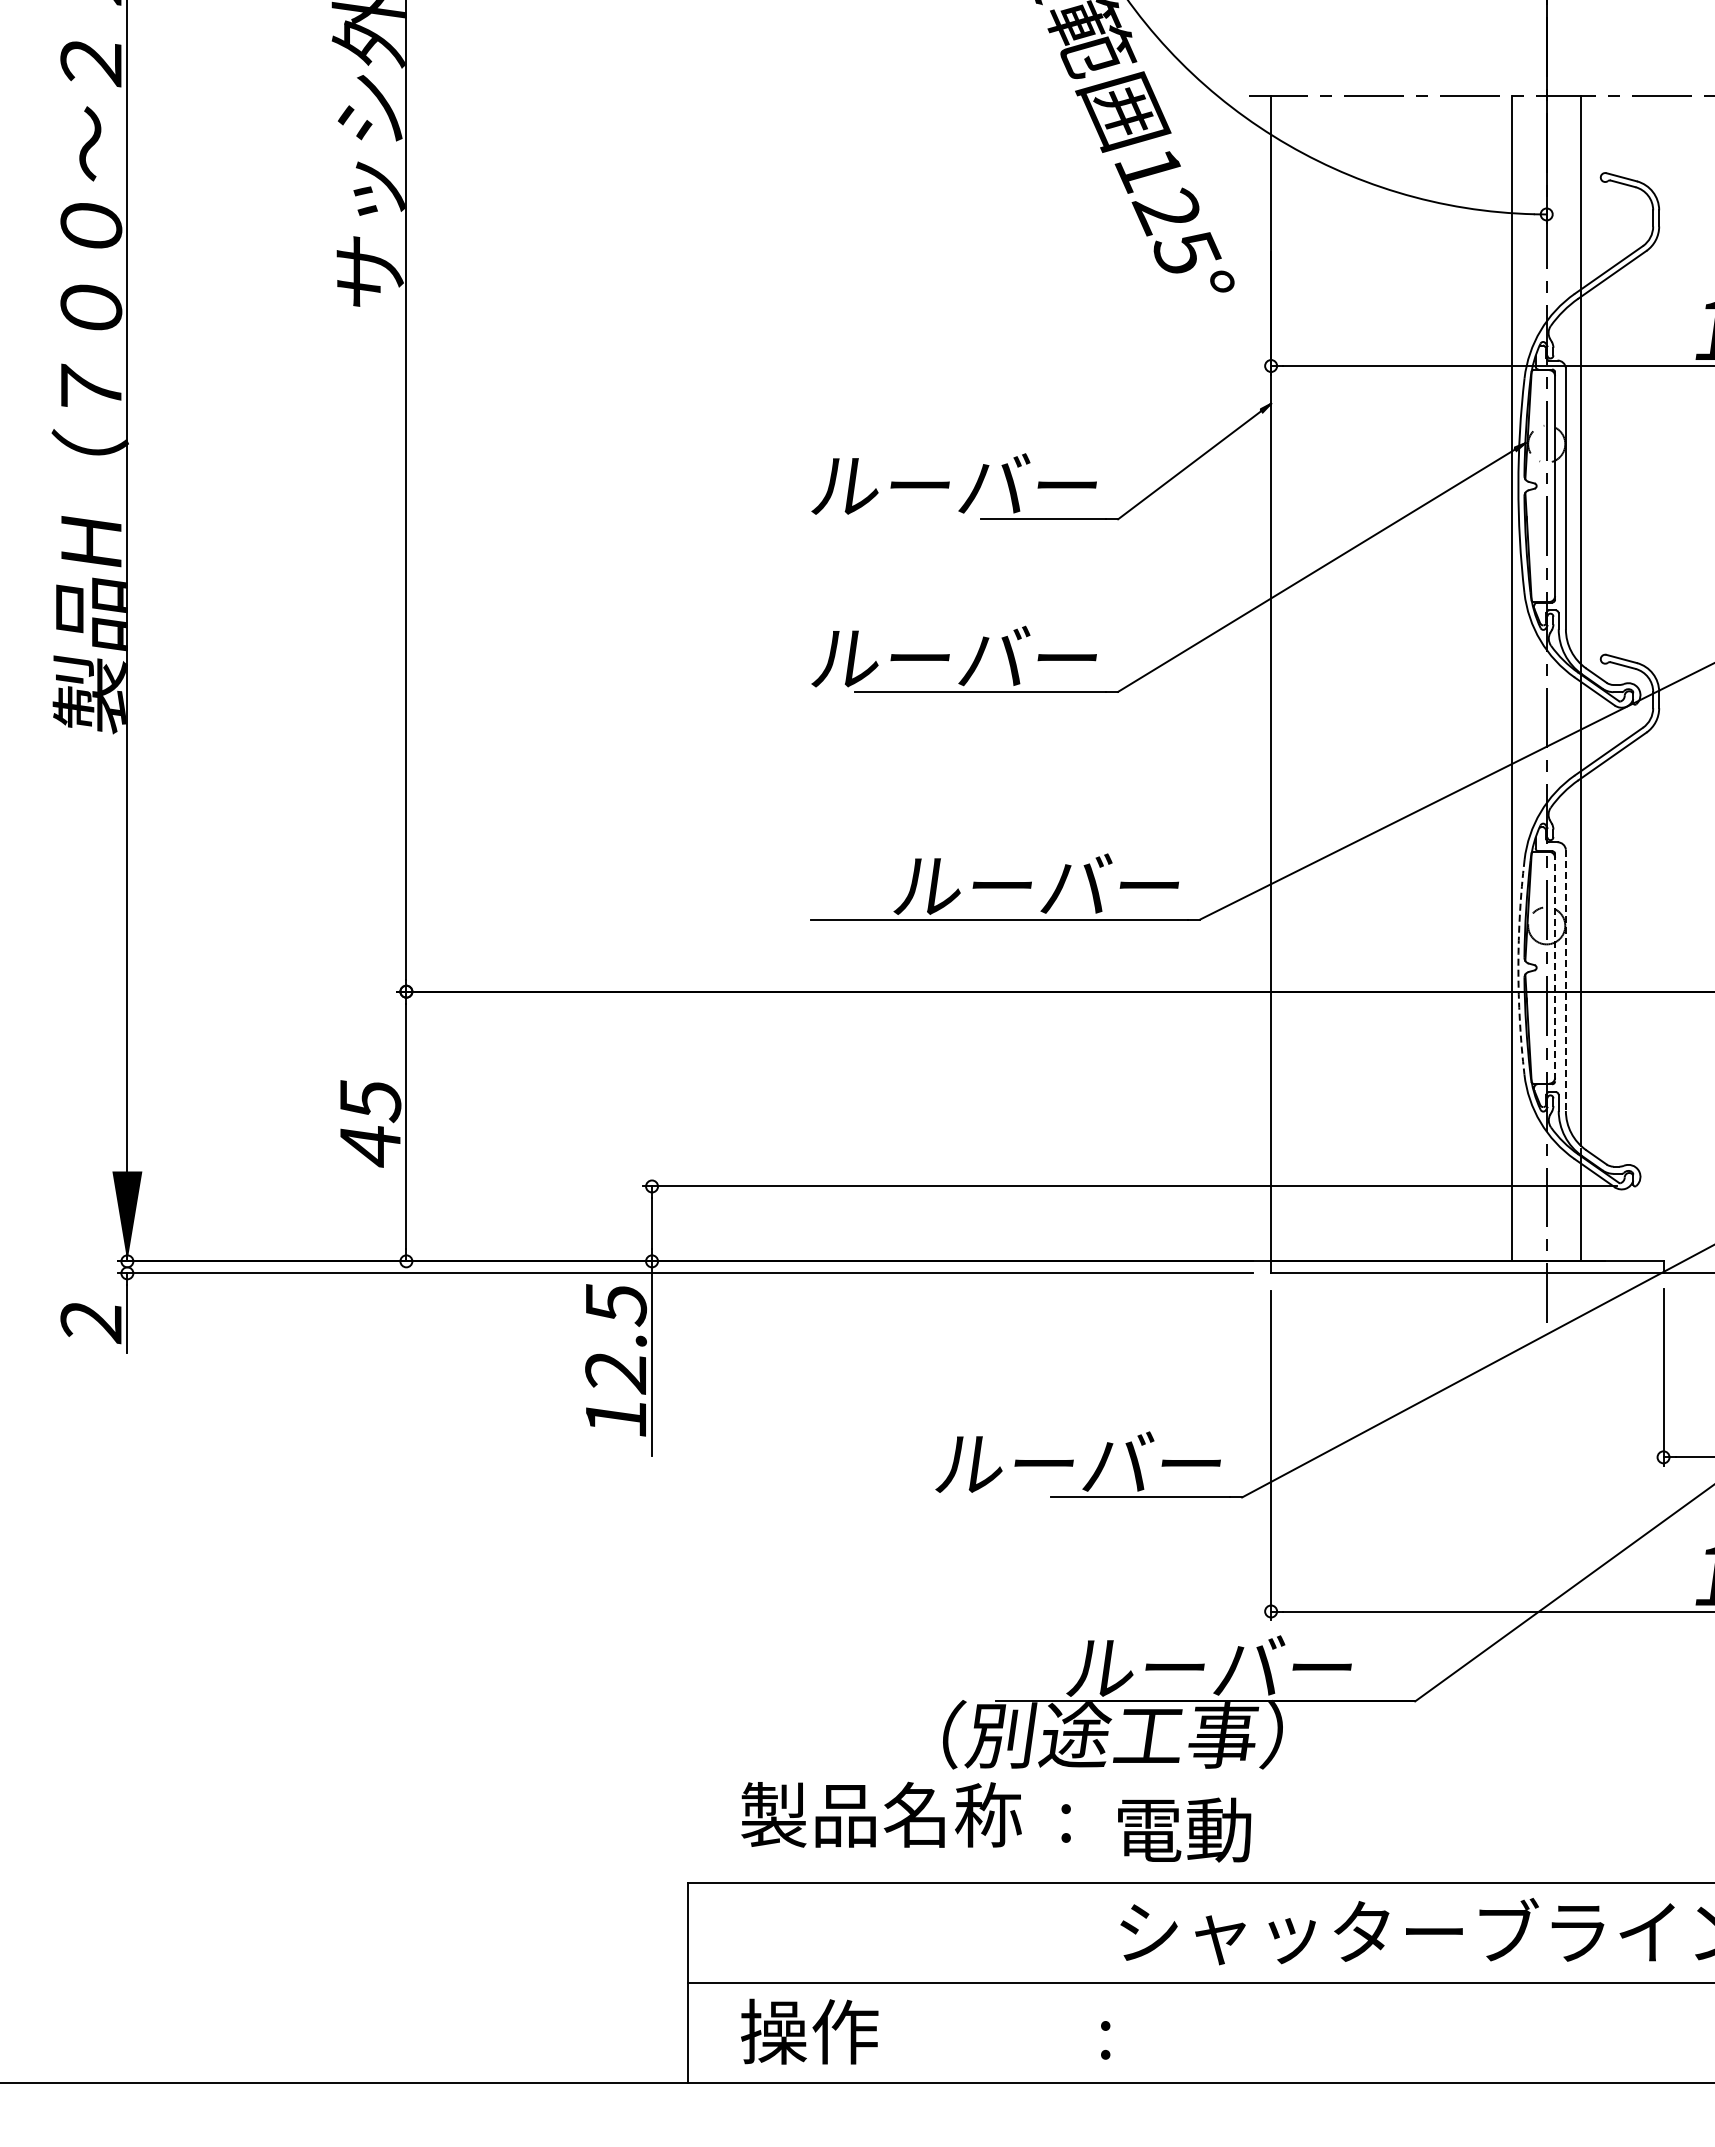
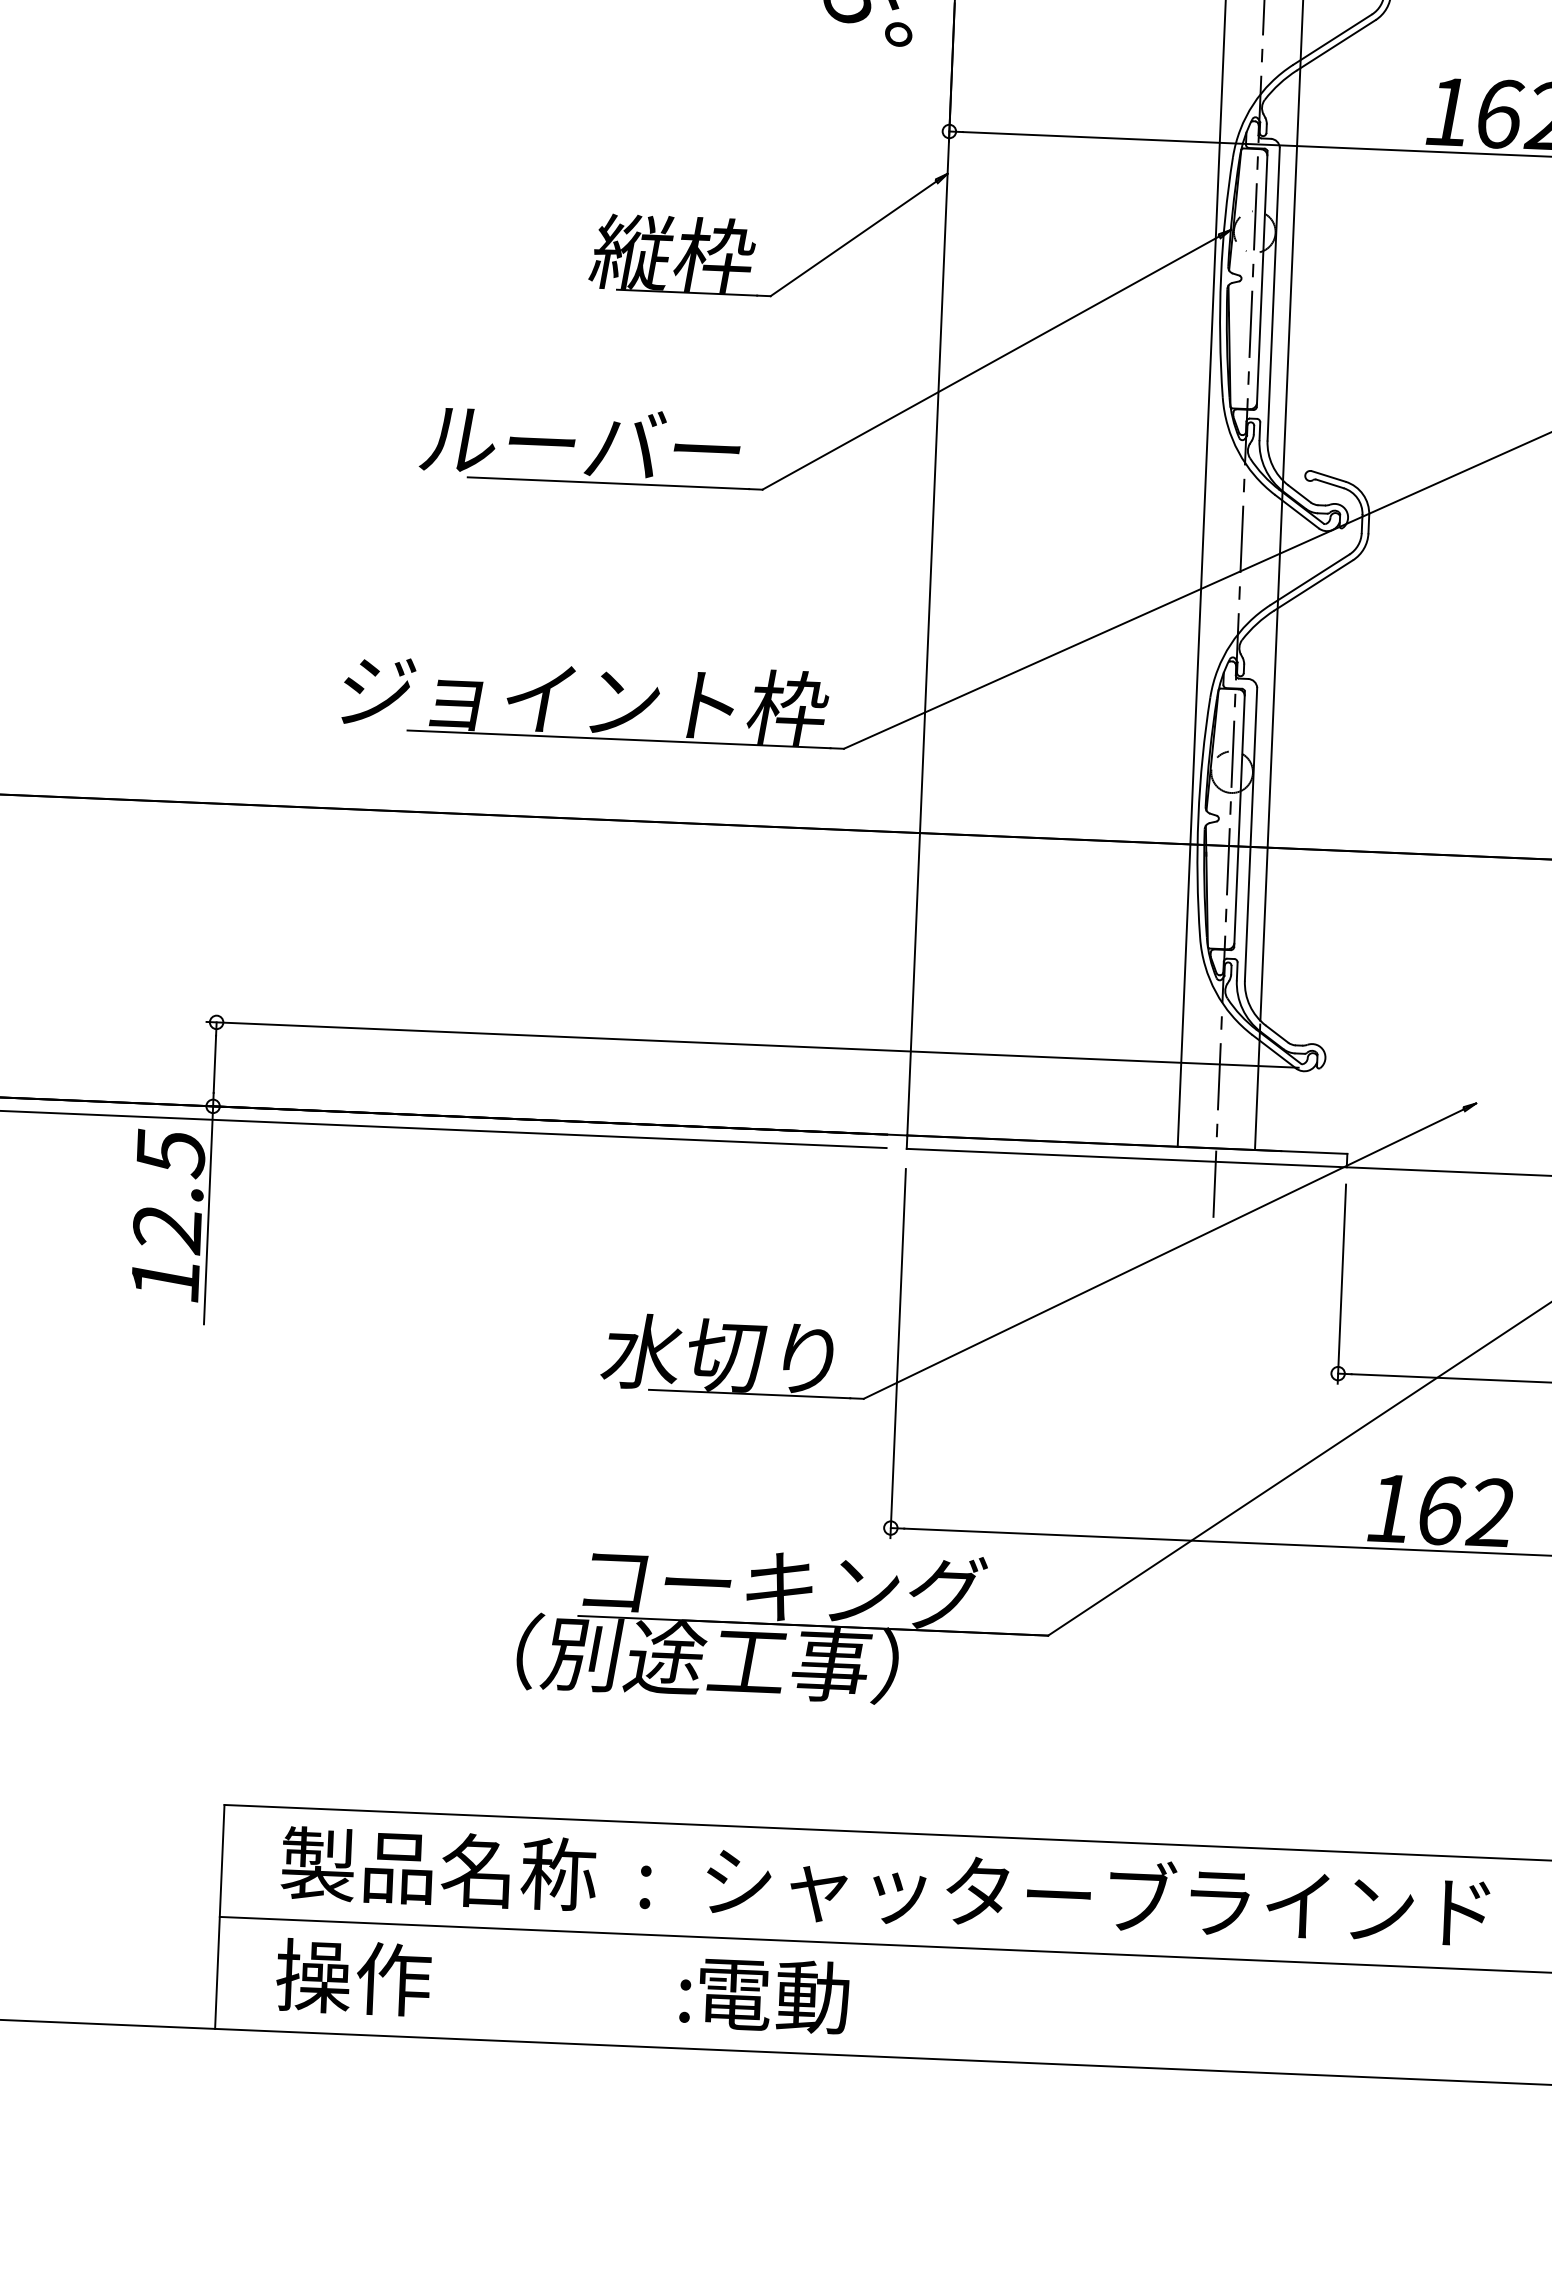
text: (956, 485) -> (590, 250), ルーバー -> 縦枠
text: (968, 884) -> (585, 698), ルーバー -> ジョイント枠
arc: (1518, 967) -> (1198, 817), dashed -> solid
line: (1555, 967) -> (1239, 819), dashed -> solid
line: (1565, 980) -> (1250, 834), dashed -> solid
text: (1077, 1463) -> (680, 1353), ルーバー -> 水切り
text: (1179, 1666) -> (785, 1585), ルーバー -> コーキング
text: (905, 1814) -> (465, 1869), moved
text: (1184, 1829) -> (773, 1994), moved

